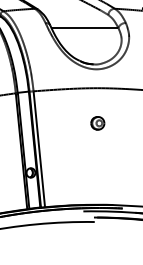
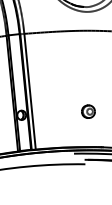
part: (97, 123) -> (88, 111), moved

